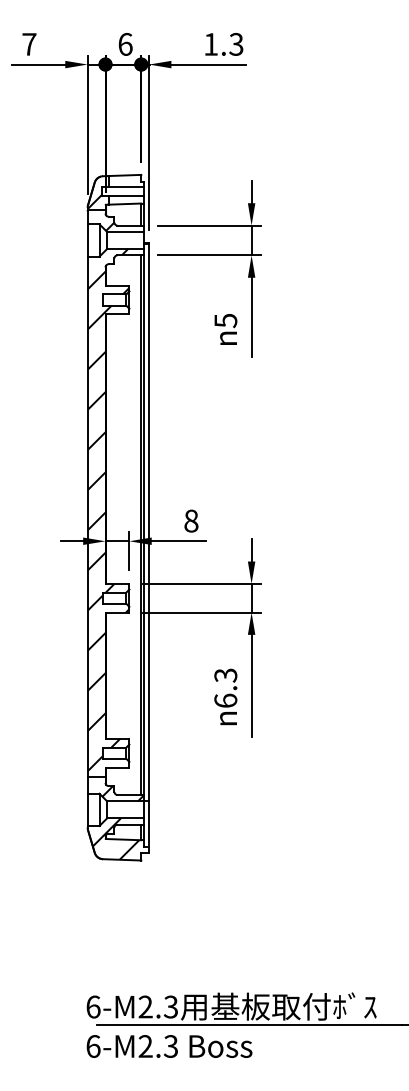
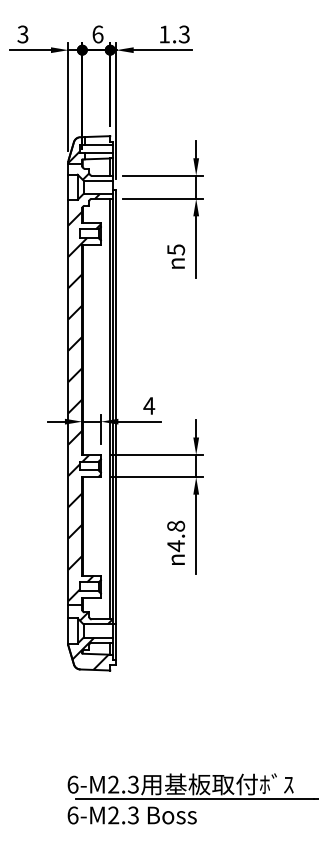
text: (28, 44) -> (22, 34), 7 -> 3
text: (191, 520) -> (149, 405), 8 -> 4
text: (226, 688) -> (176, 536), 6.3 -> 4.8

